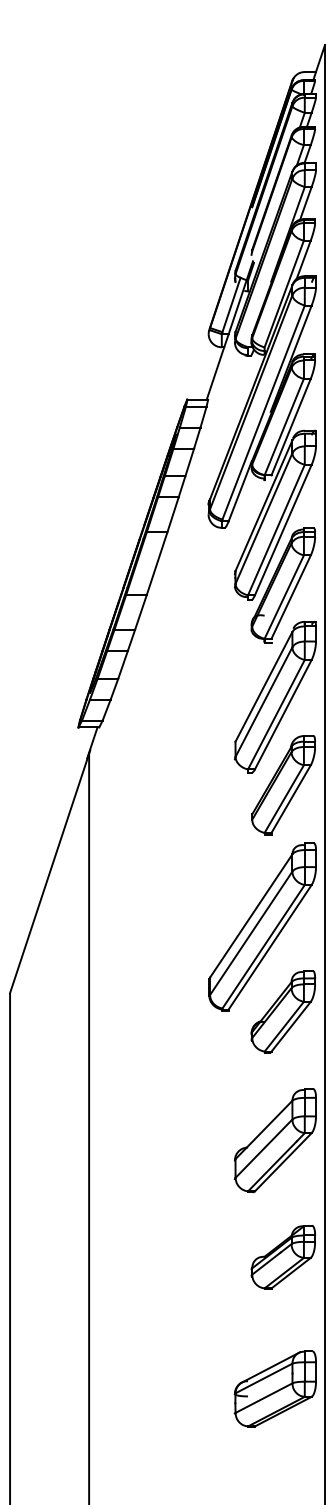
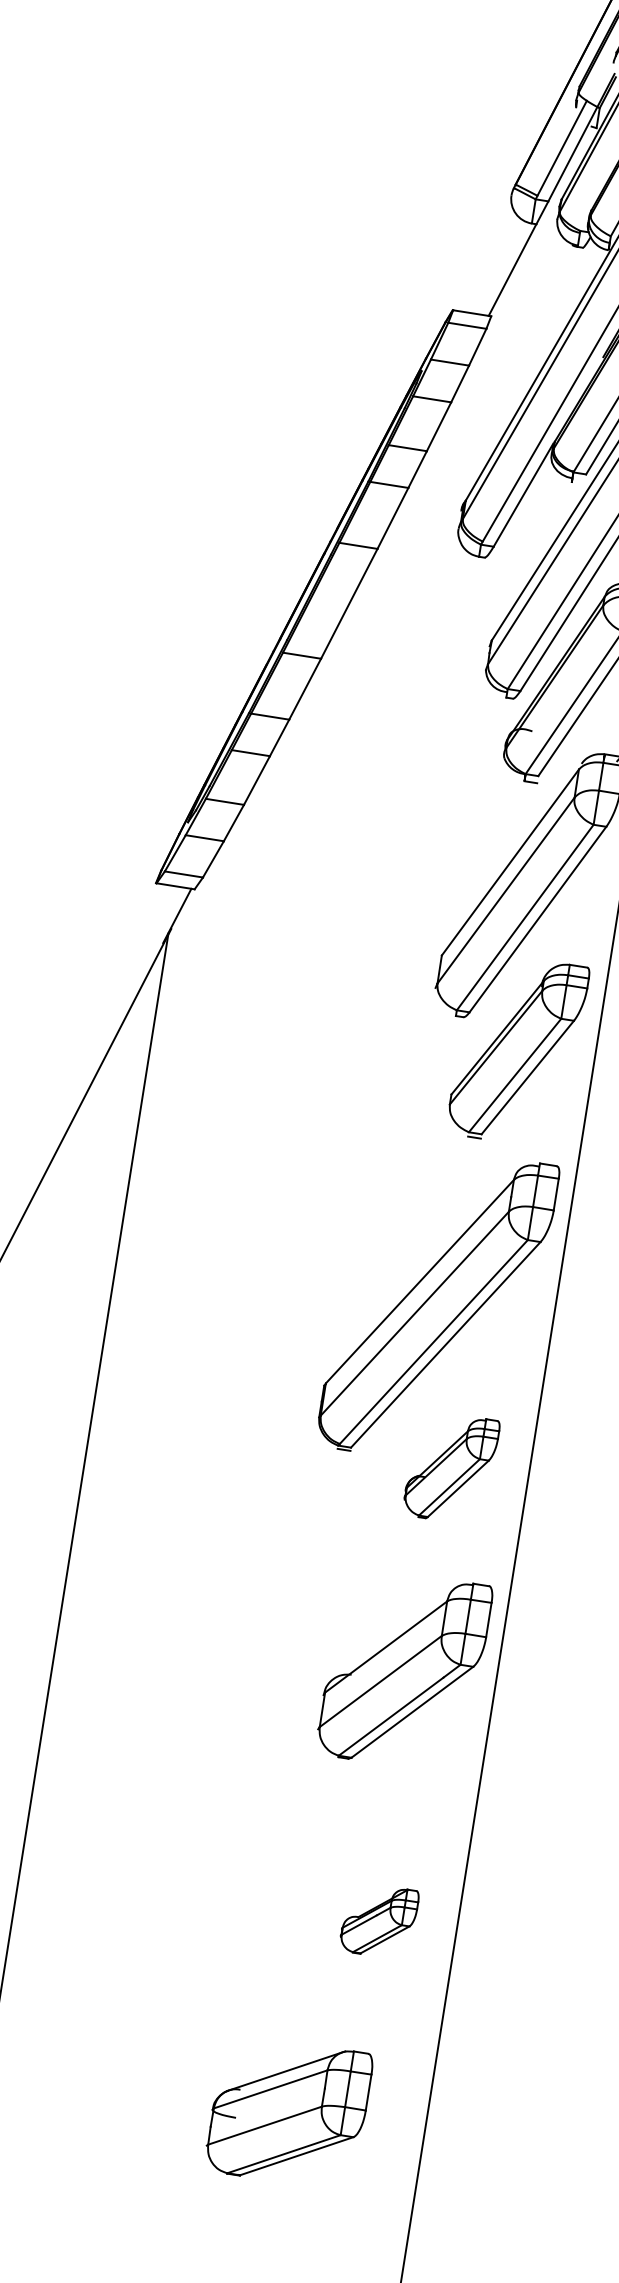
part: (283, 1011) -> (451, 1467), size x0.7
part: (274, 1140) -> (402, 1669), moved
part: (282, 1257) -> (377, 1920), size x0.6
part: (274, 1388) -> (287, 2110), moved

